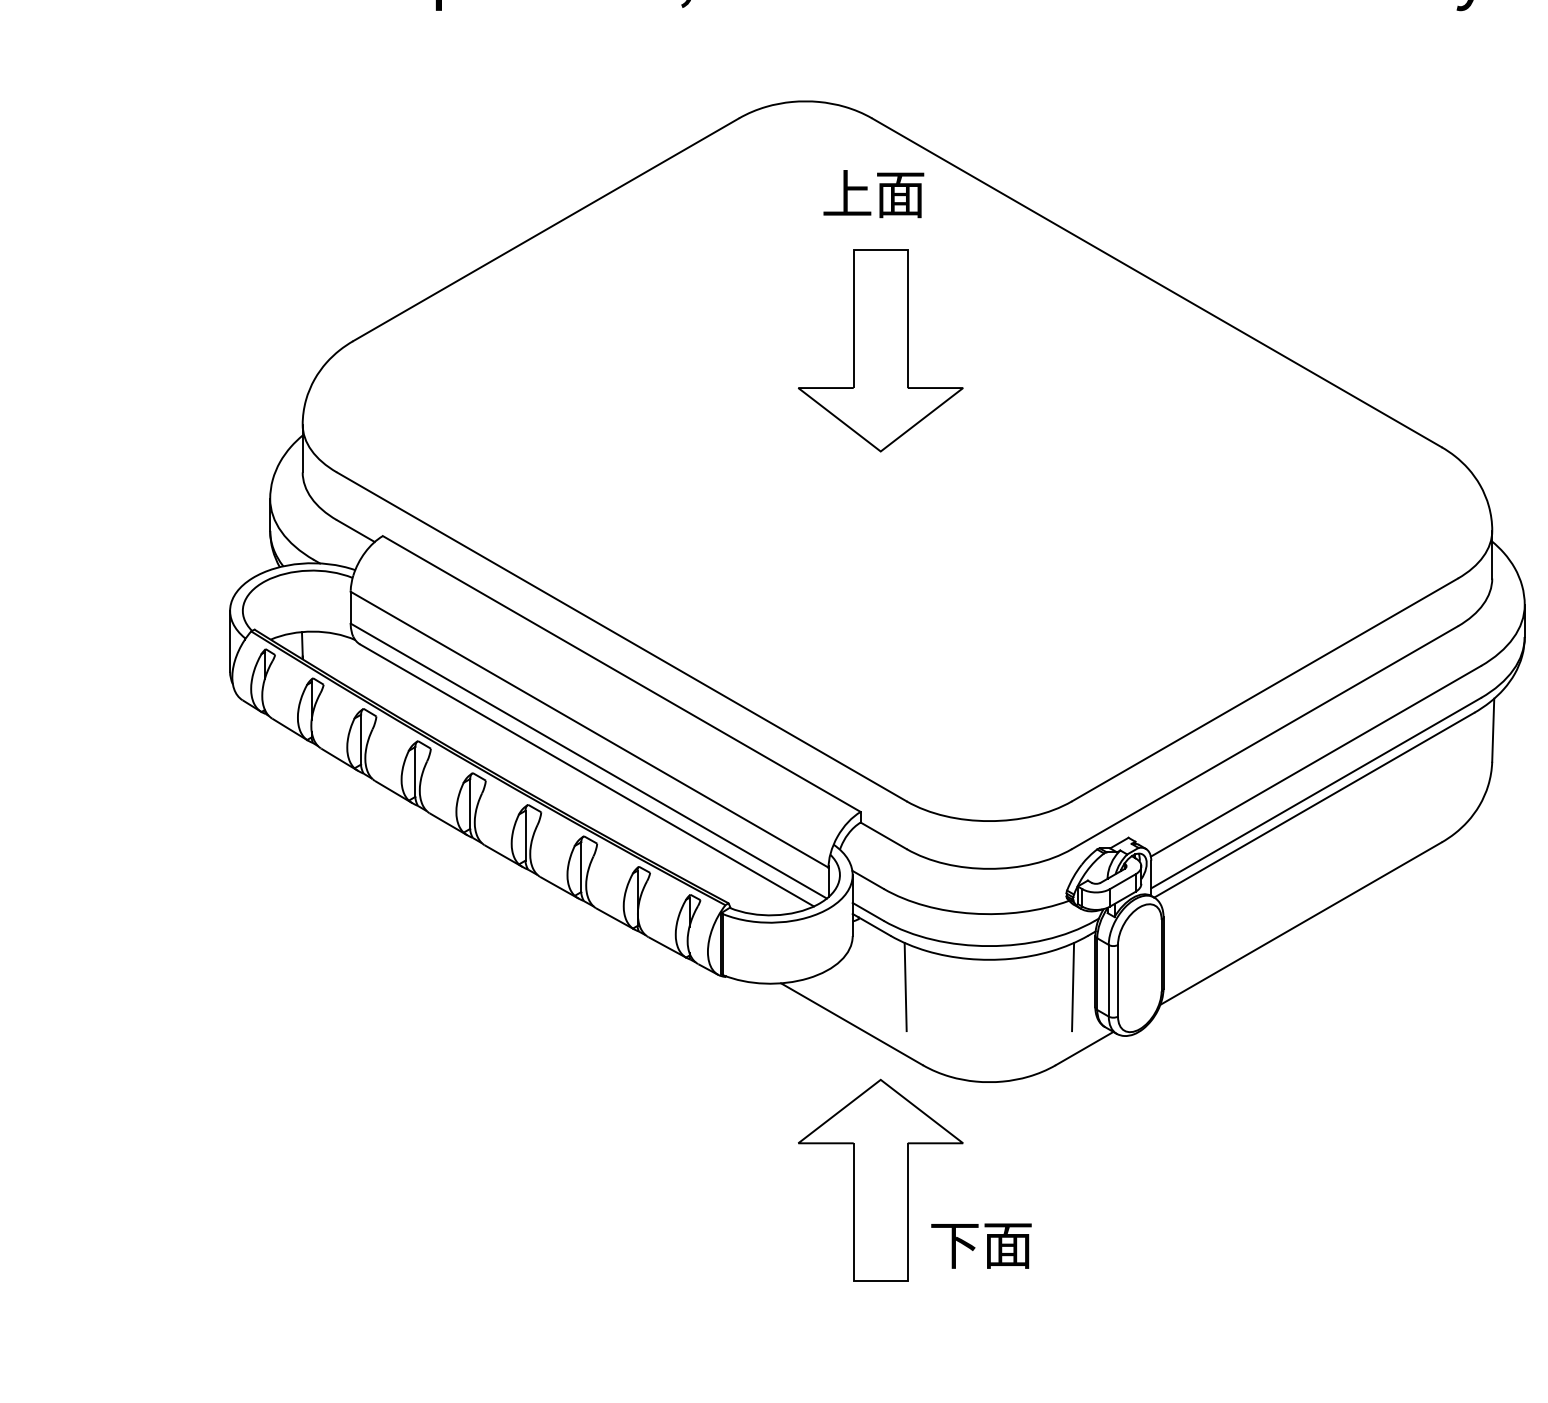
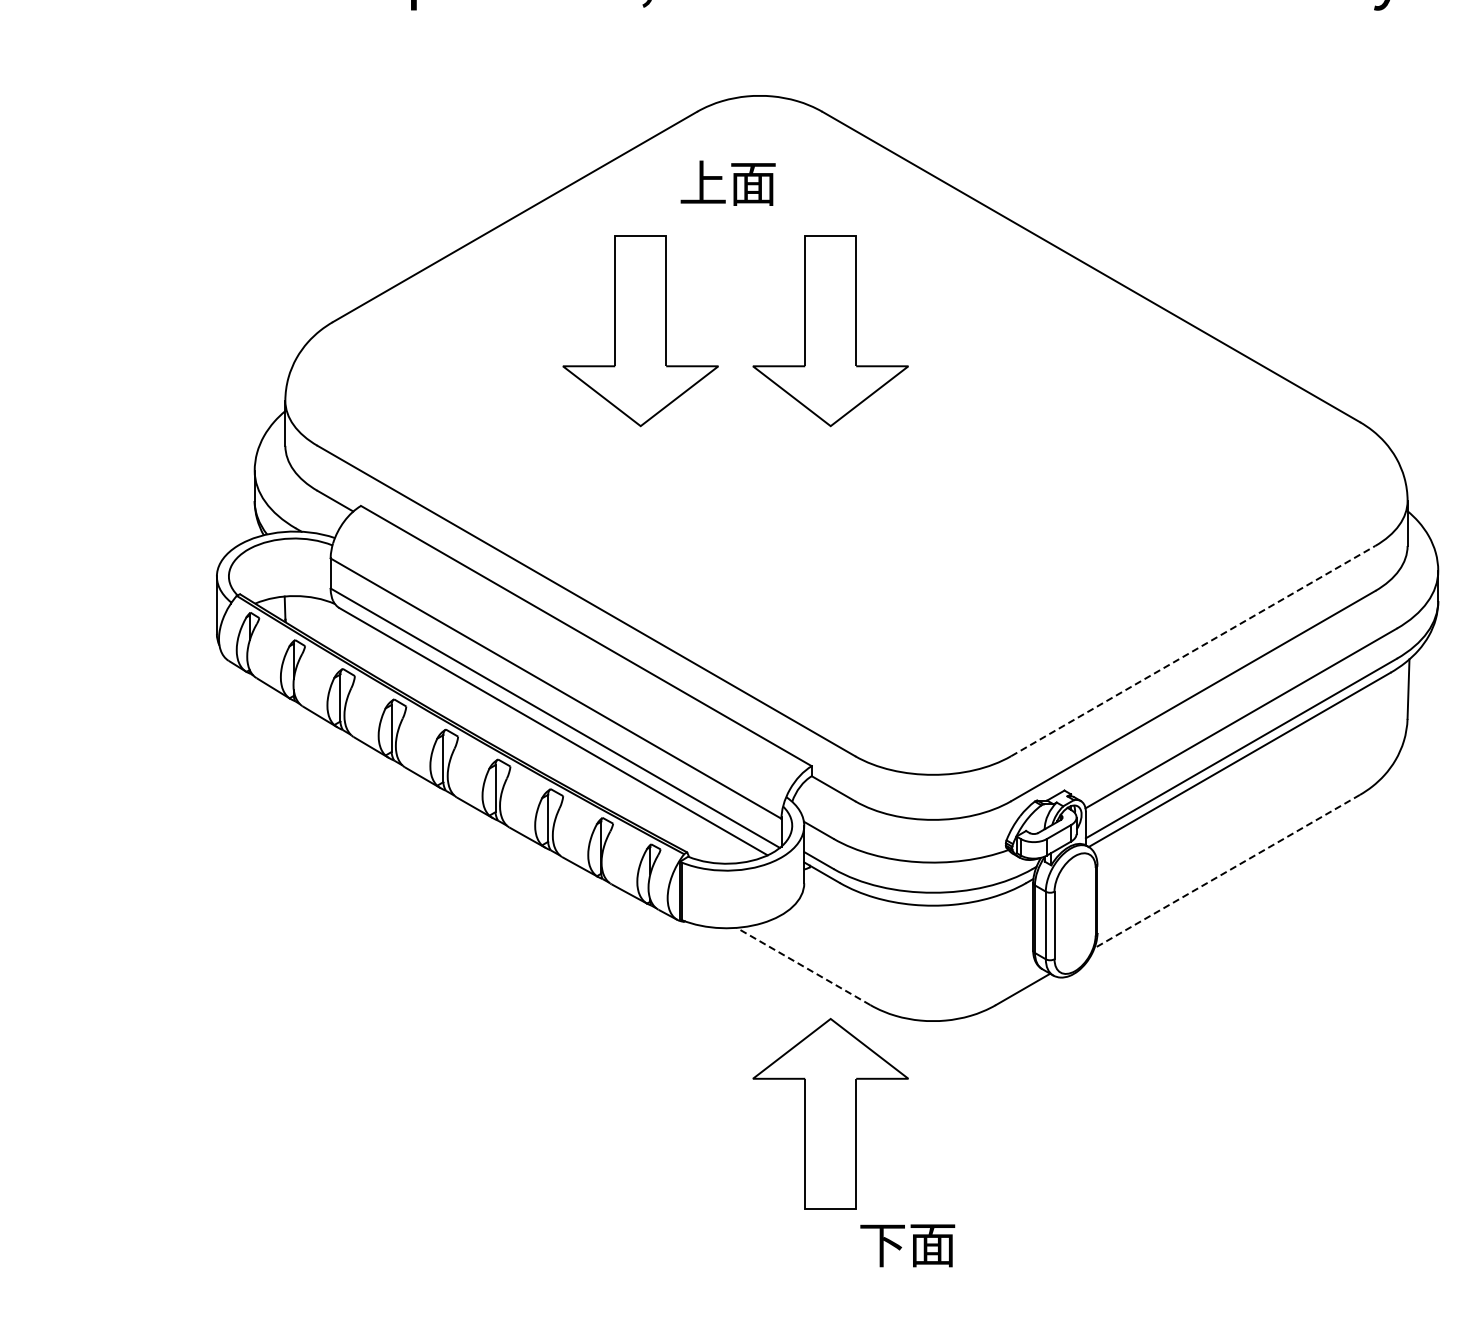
text: (873, 193) -> (727, 182), moved
part: (679, 351) -> (640, 331), added
line: (1265, 689) -> (1193, 650), solid -> dashed
line: (1300, 923) -> (1226, 871), solid -> dashed
line: (905, 986) -> (854, 930), removed
line: (1073, 986) -> (1012, 930), removed
line: (851, 1024) -> (803, 966), solid -> dashed
text: (981, 1245) -> (907, 1245), moved

